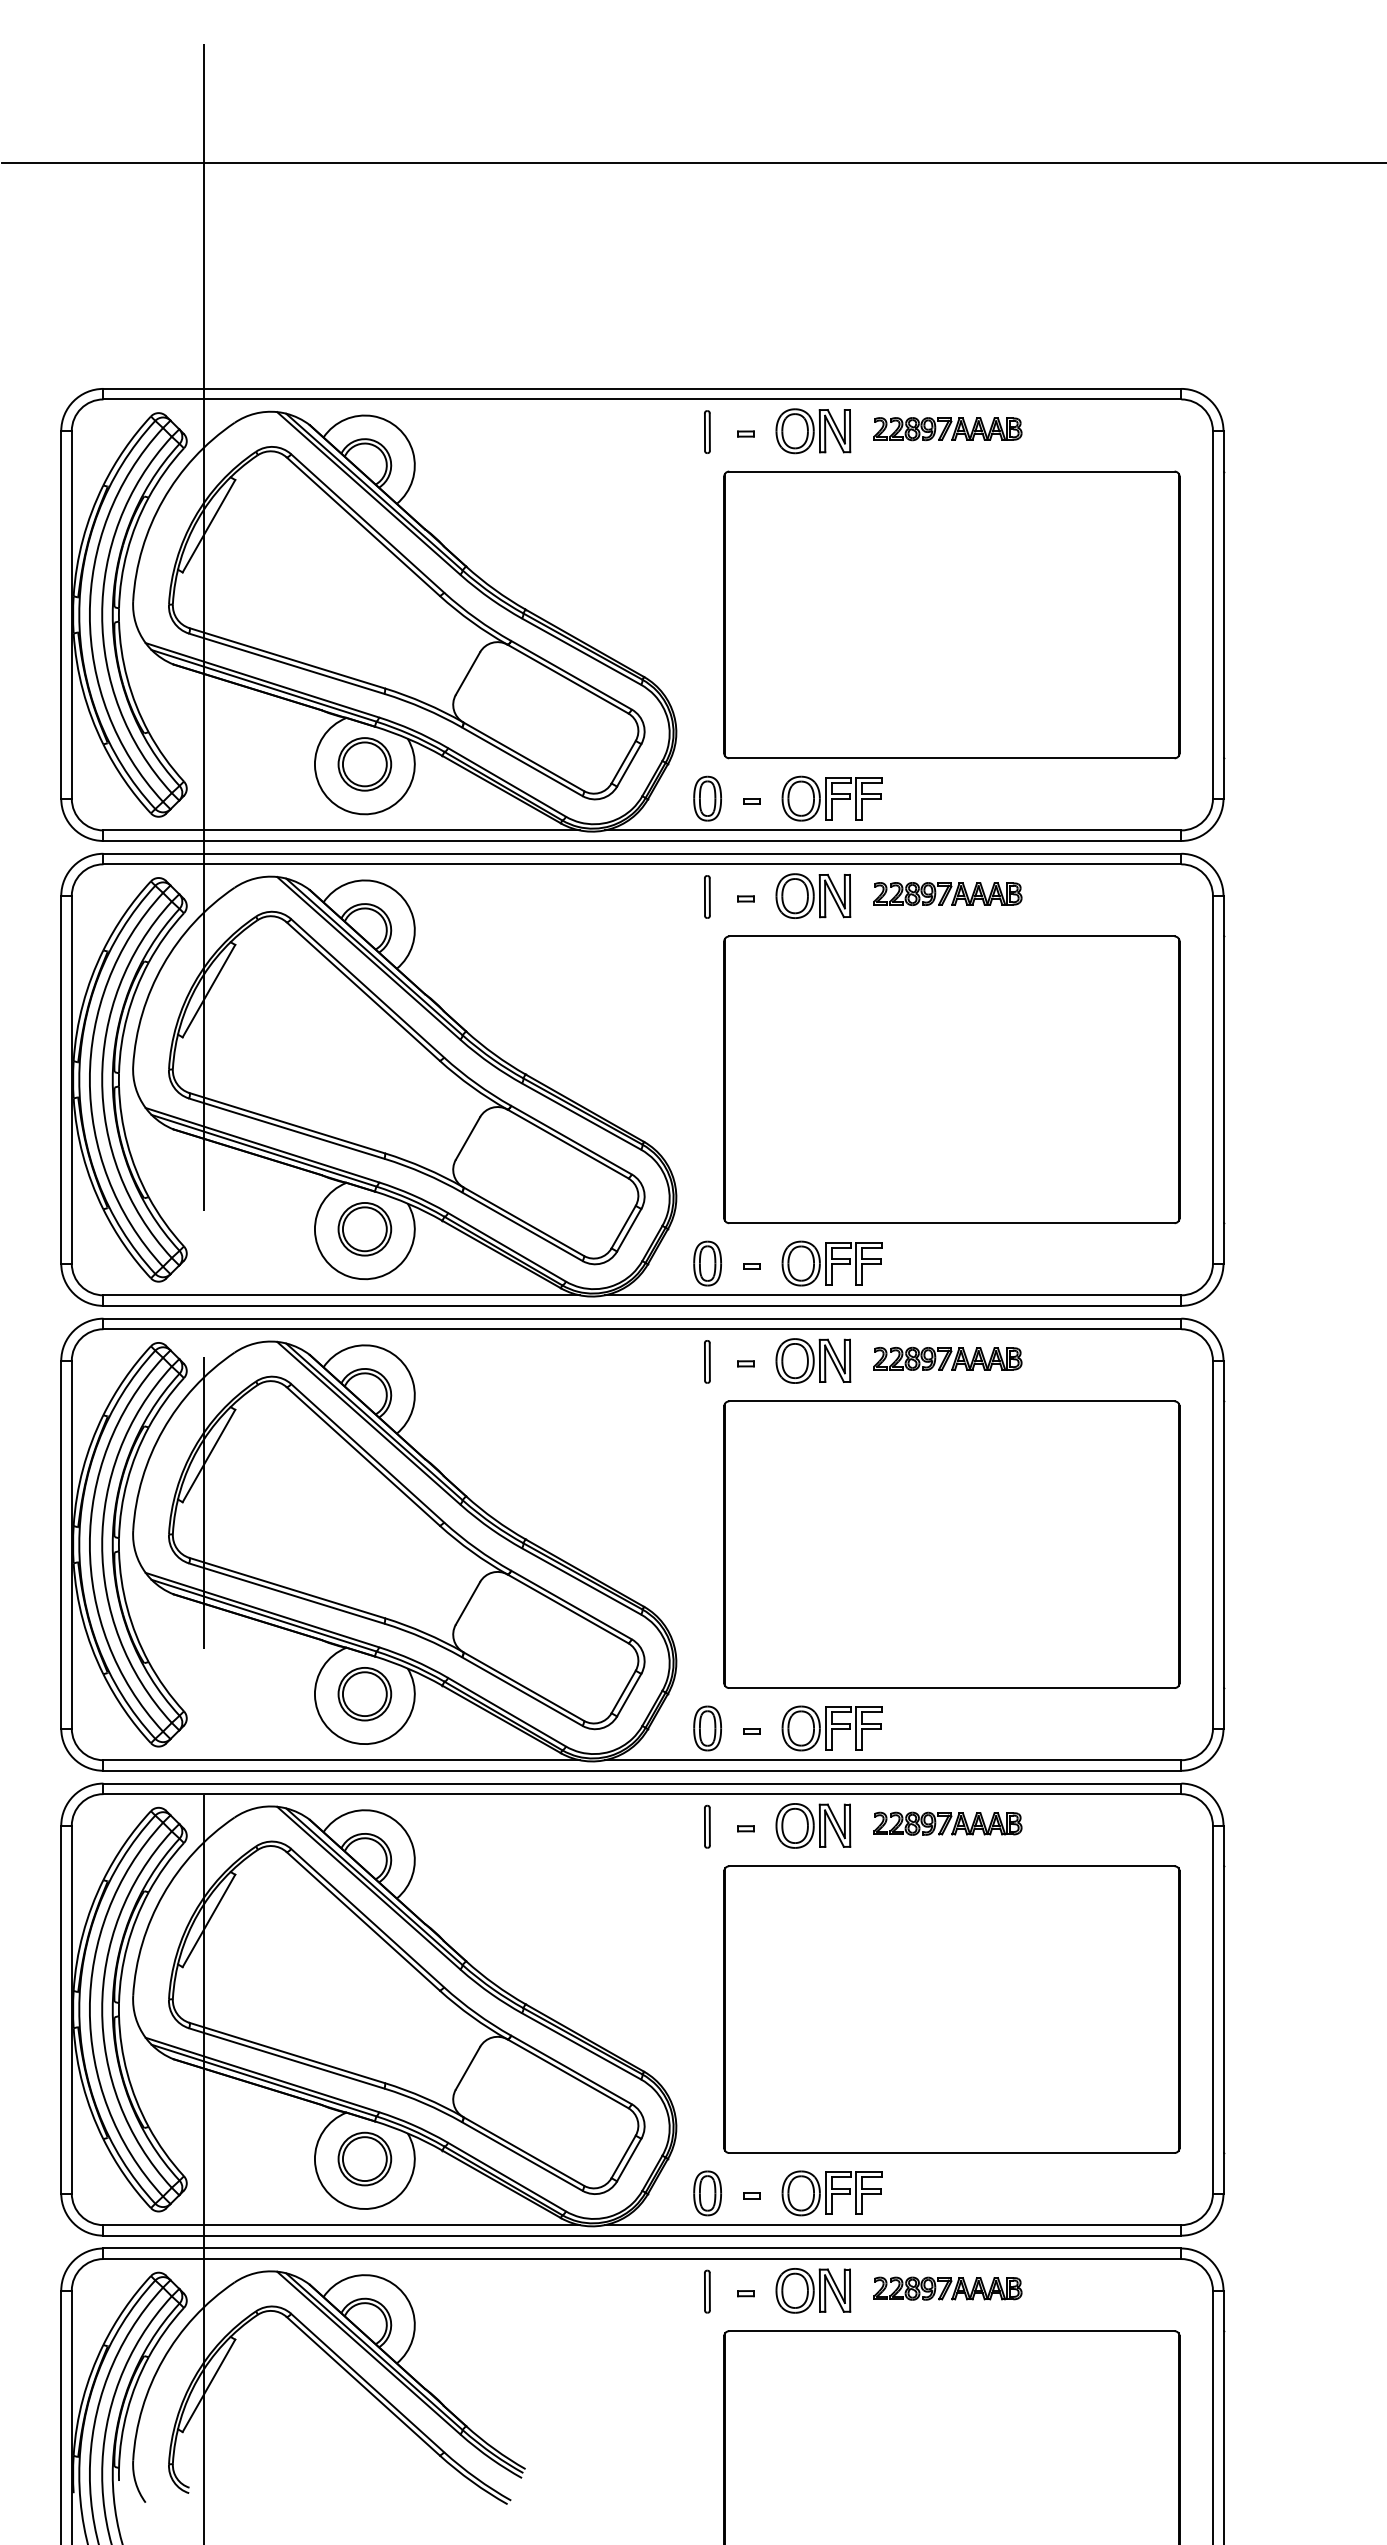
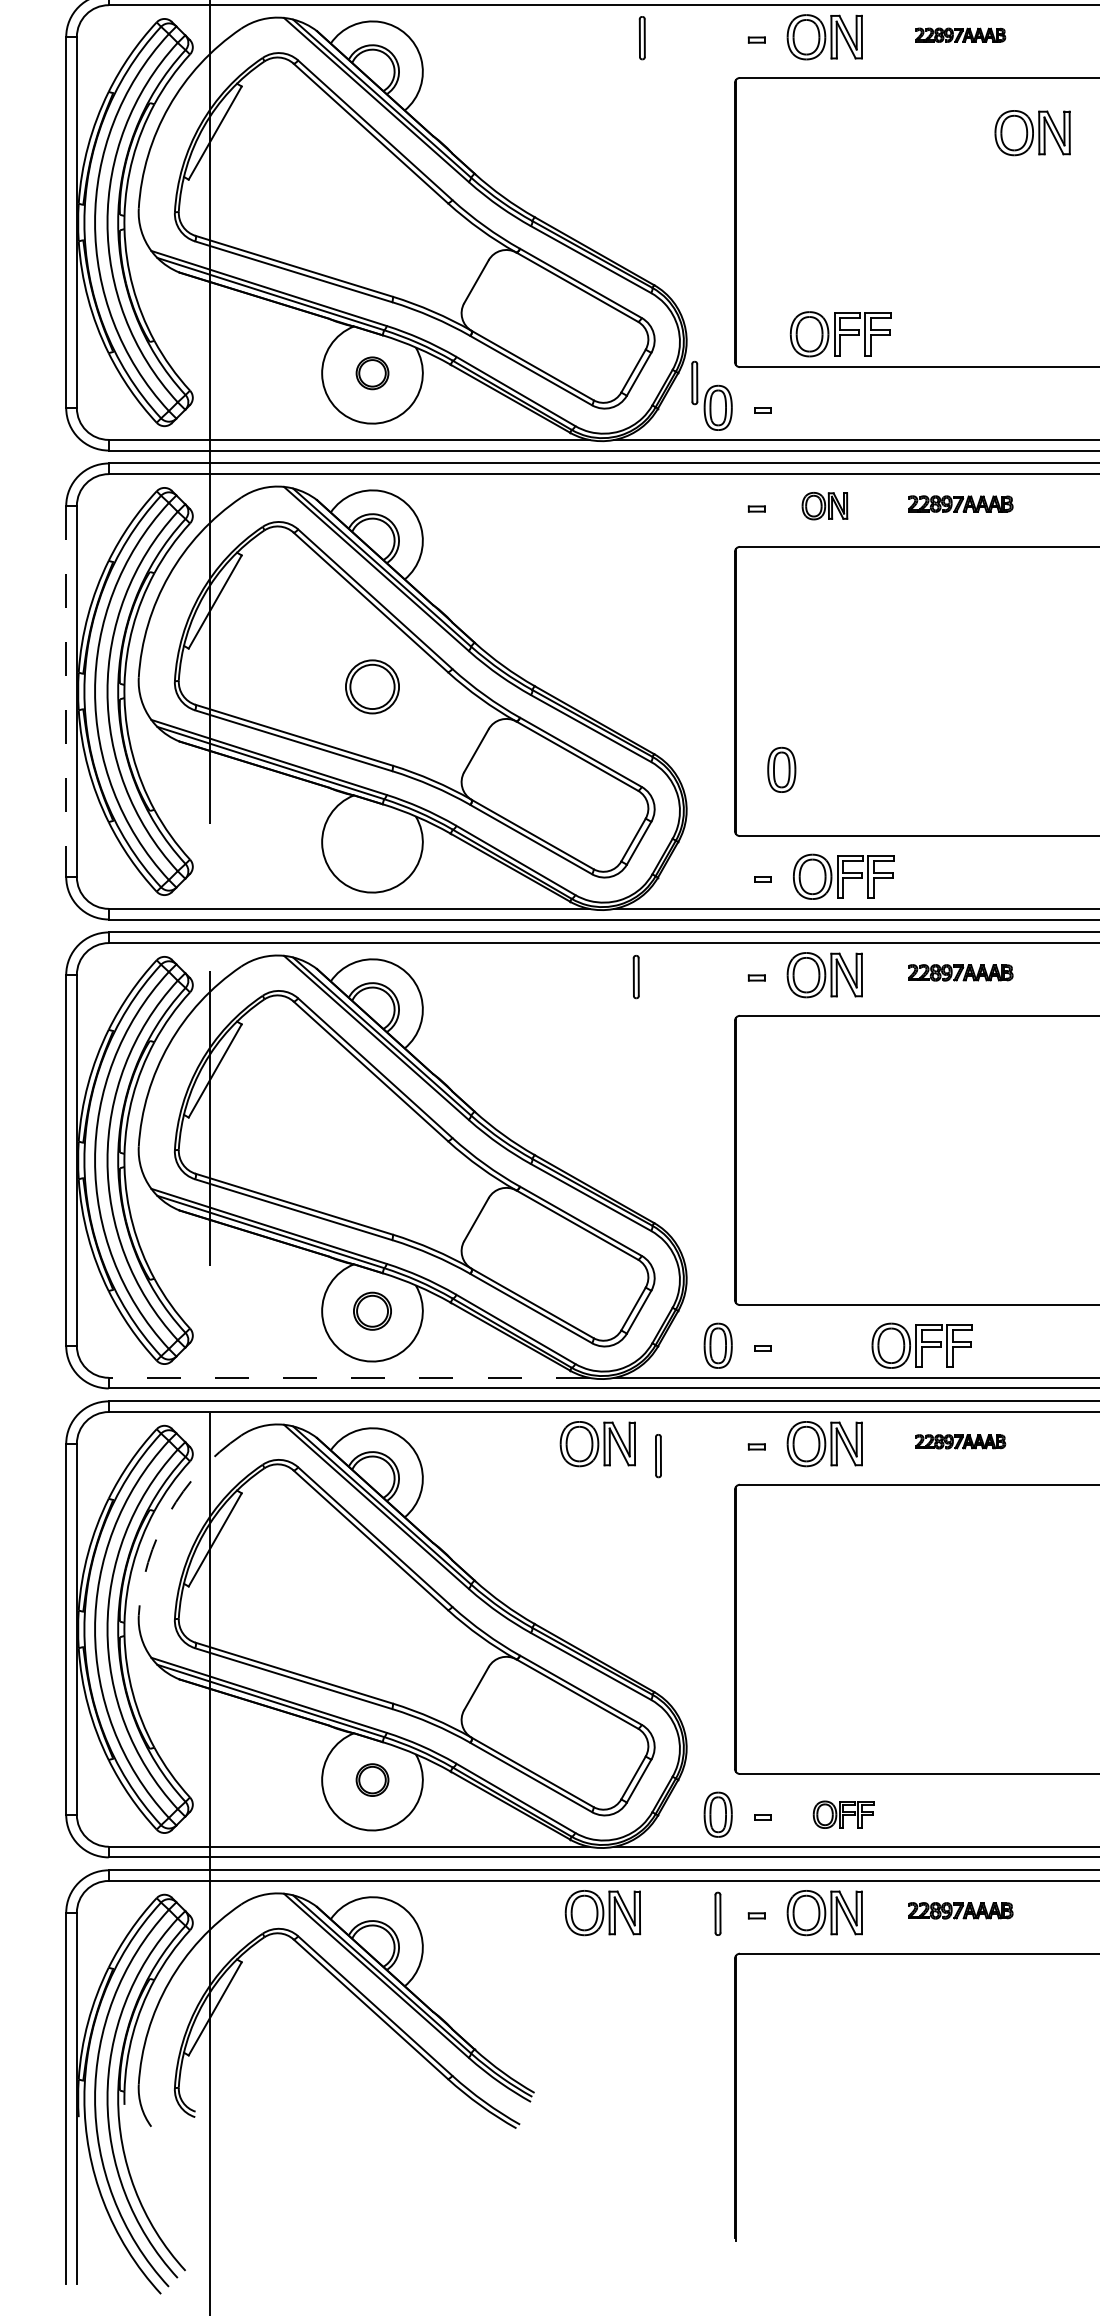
part: (947, 429) -> (960, 35), size x0.6
part: (707, 431) -> (642, 37), moved
part: (1019, 526) -> (1032, 133), added
part: (364, 764) -> (372, 373), size x0.6
part: (831, 798) -> (840, 334), moved
part: (947, 893) -> (960, 503), size x0.7
part: (813, 895) -> (825, 505), size x0.6
part: (707, 896) -> (694, 382), moved
line: (61, 1079) -> (66, 691), solid -> dashed
part: (364, 1229) -> (372, 687), moved
part: (707, 1263) -> (781, 769), moved
part: (947, 1358) -> (960, 972), size x0.7
part: (707, 1361) -> (636, 976), moved
part: (364, 1694) -> (372, 1311), size x0.7
part: (831, 1728) -> (921, 1345), moved
line: (341, 1760) -> (348, 1378), solid -> dashed
part: (947, 1823) -> (960, 1441), size x0.6
part: (588, 1825) -> (598, 1443), added
part: (707, 1826) -> (658, 1455), moved
arc: (163, 1894) -> (169, 1513), solid -> dashed
part: (364, 2158) -> (372, 1779), size x0.6
part: (831, 2193) -> (843, 1814), size x0.6
part: (947, 2288) -> (960, 1910), size x0.7
part: (593, 2290) -> (603, 1912), added

